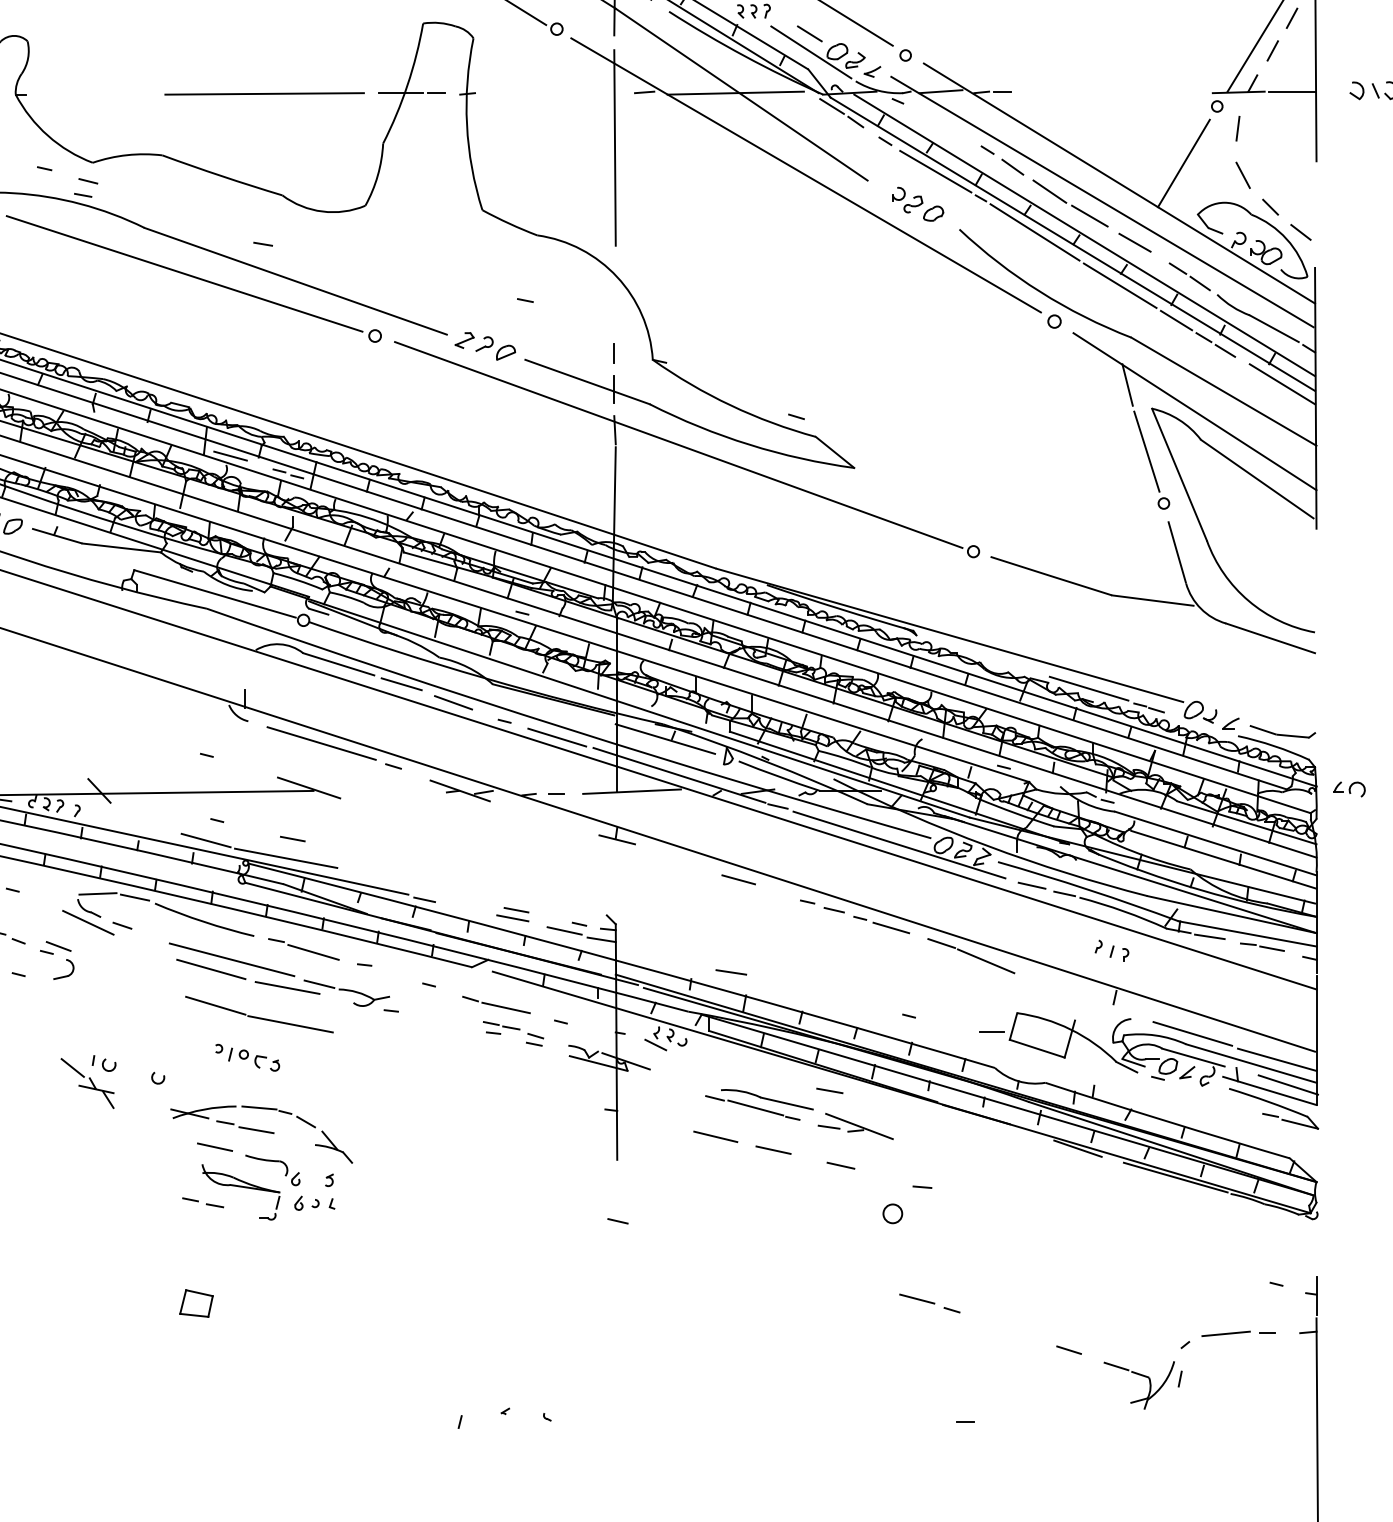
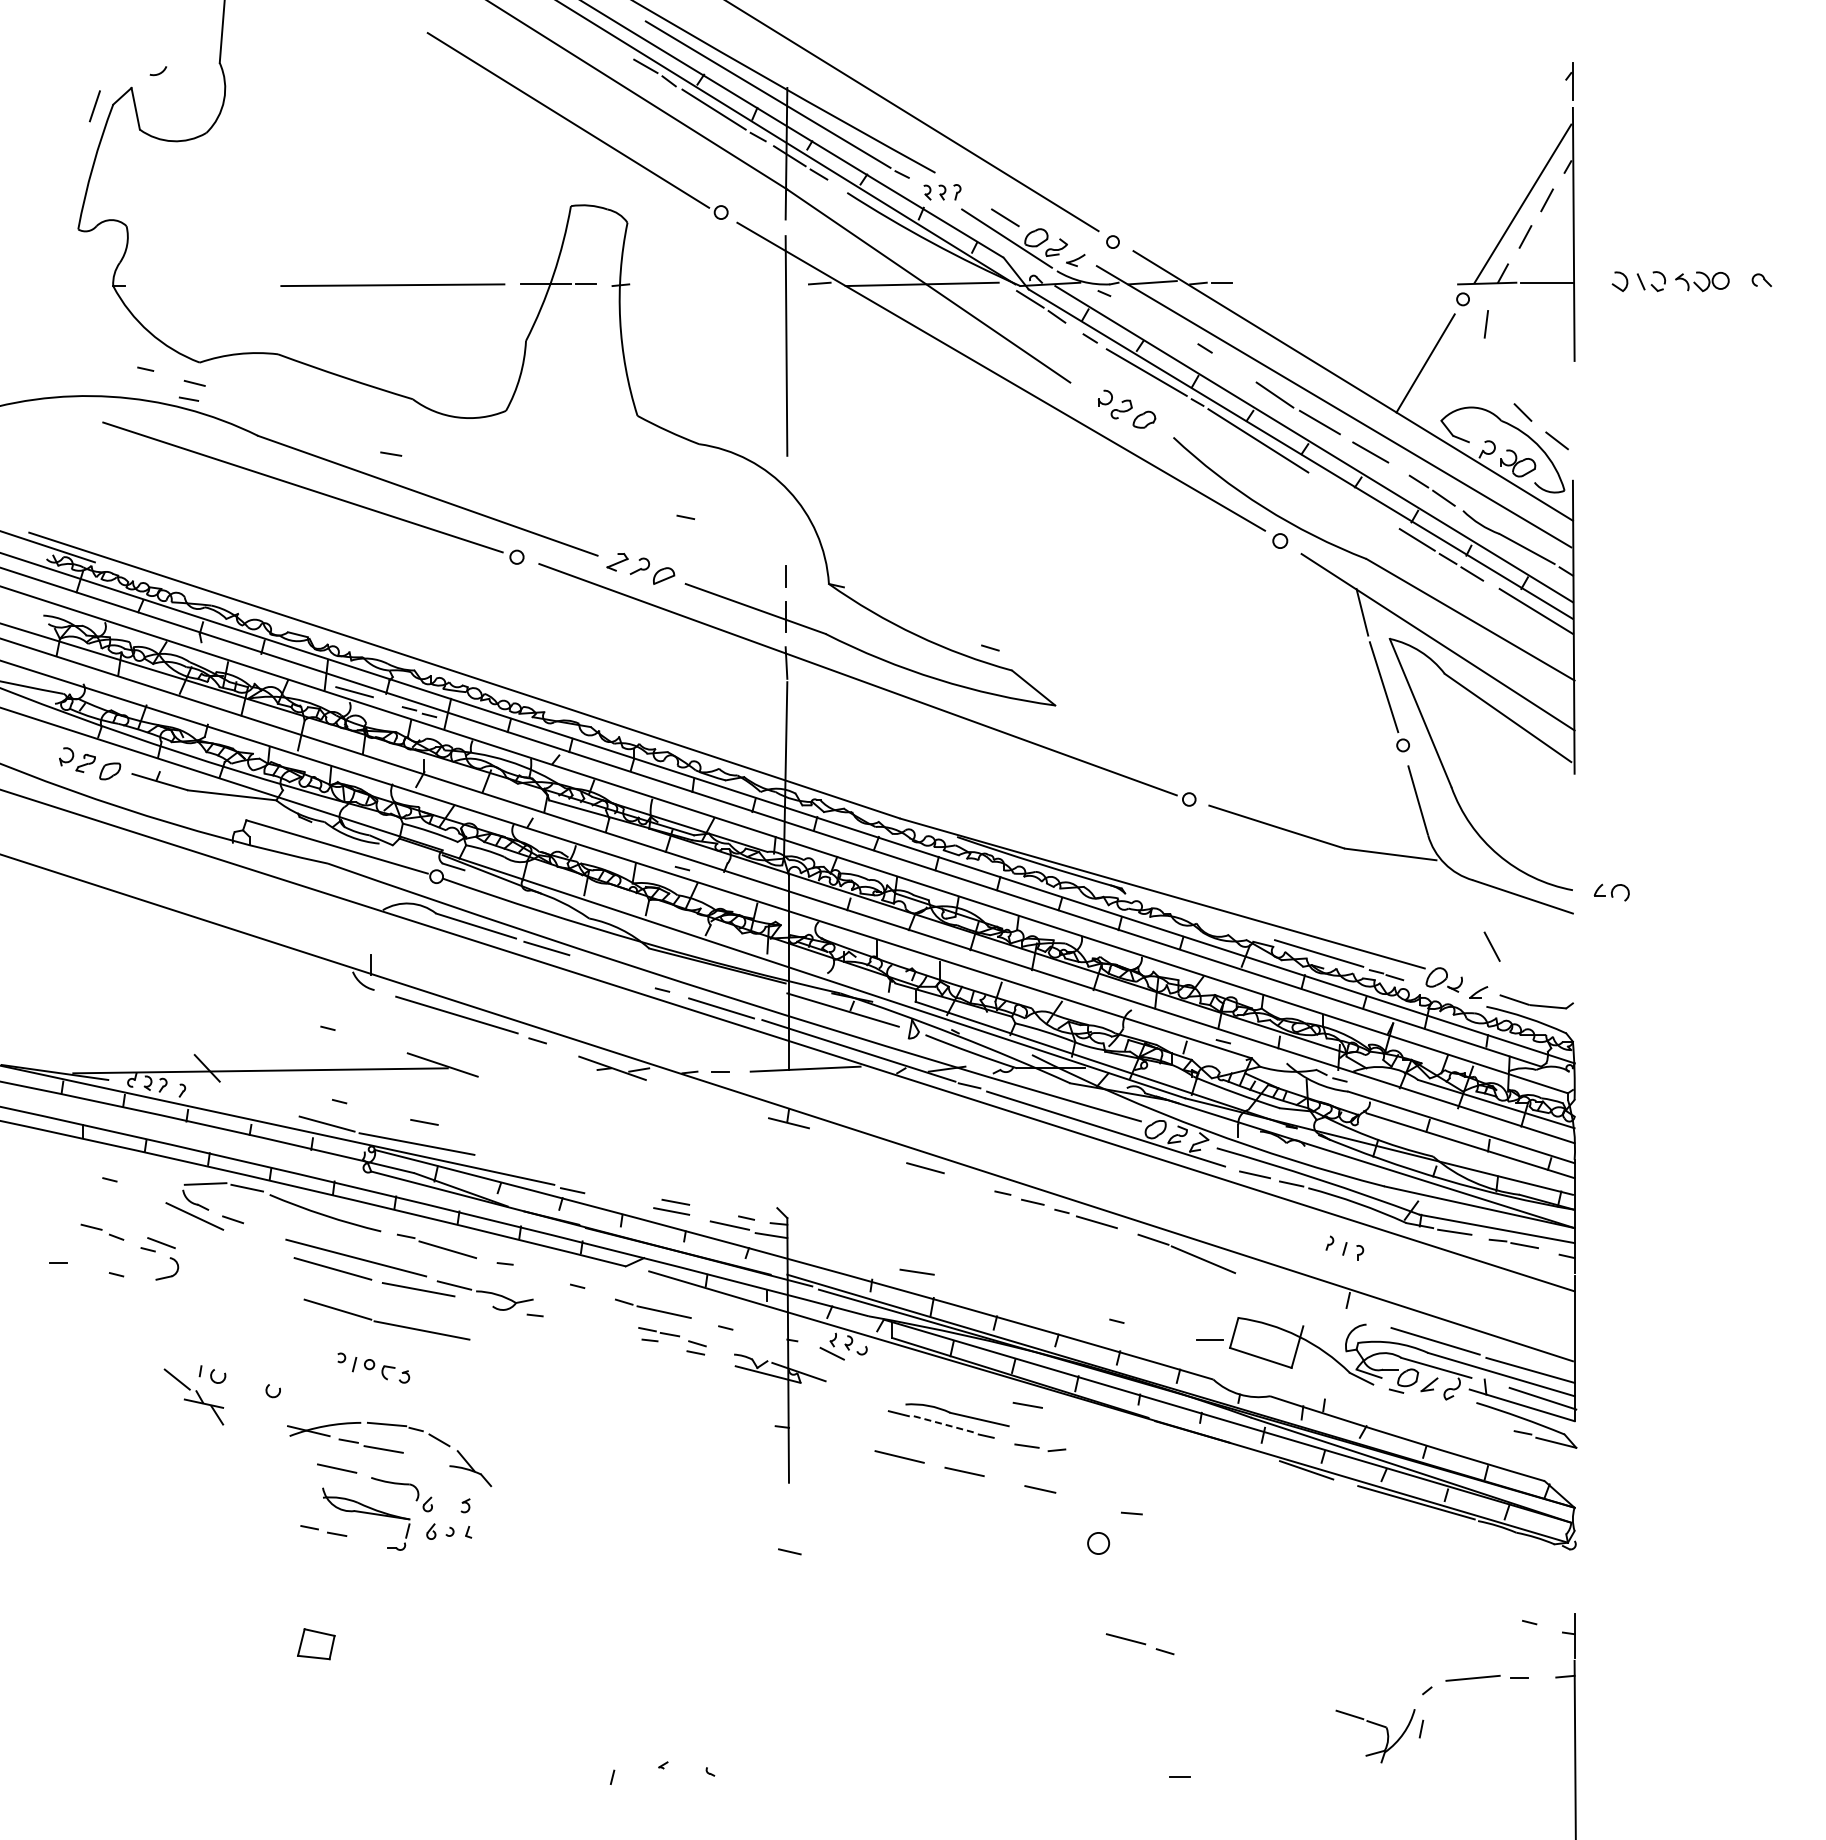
line: (1012, 167) -> (1233, 367), removed
line: (1242, 175) -> (1491, 946), moved
line: (1119, 285) -> (1353, 500), removed
line: (453, 702) -> (604, 968), removed
part: (1349, 789) -> (1611, 892), moved
line: (755, 1107) -> (944, 1424), solid -> dashed
line: (858, 1126) -> (1060, 1445), removed
line: (1068, 1350) -> (1296, 1696), removed

